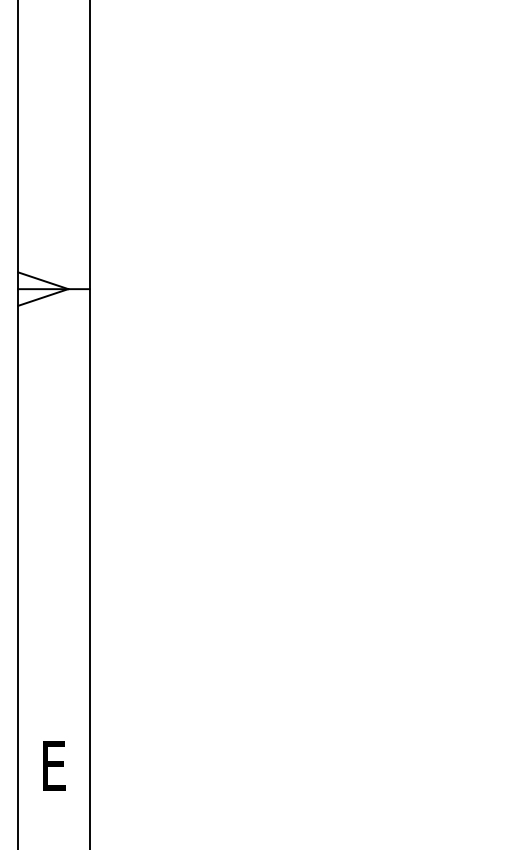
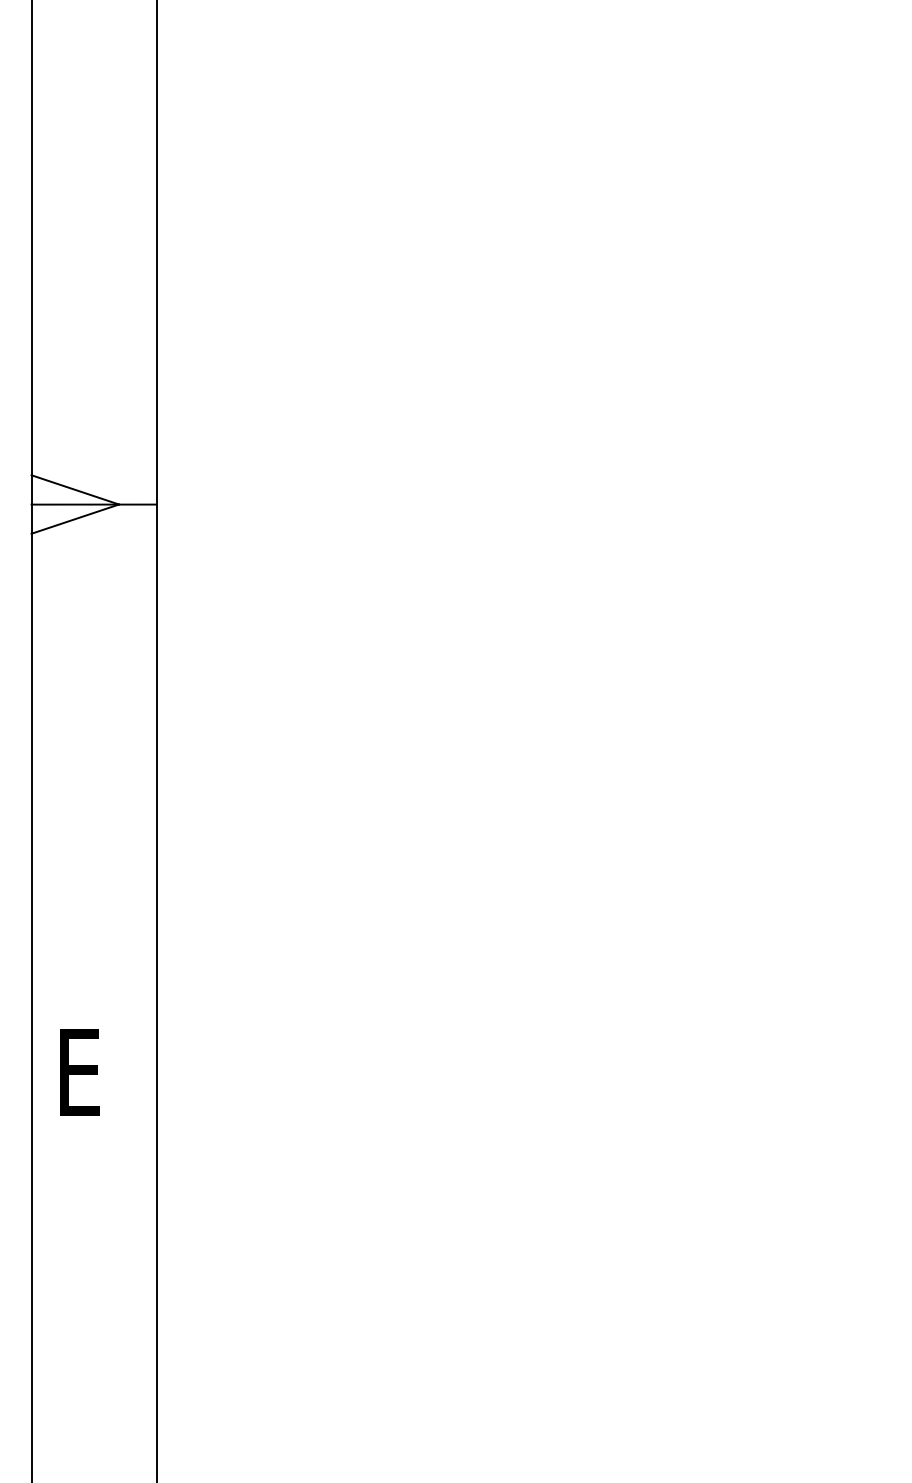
text: (54, 765) -> (81, 1072), moved

